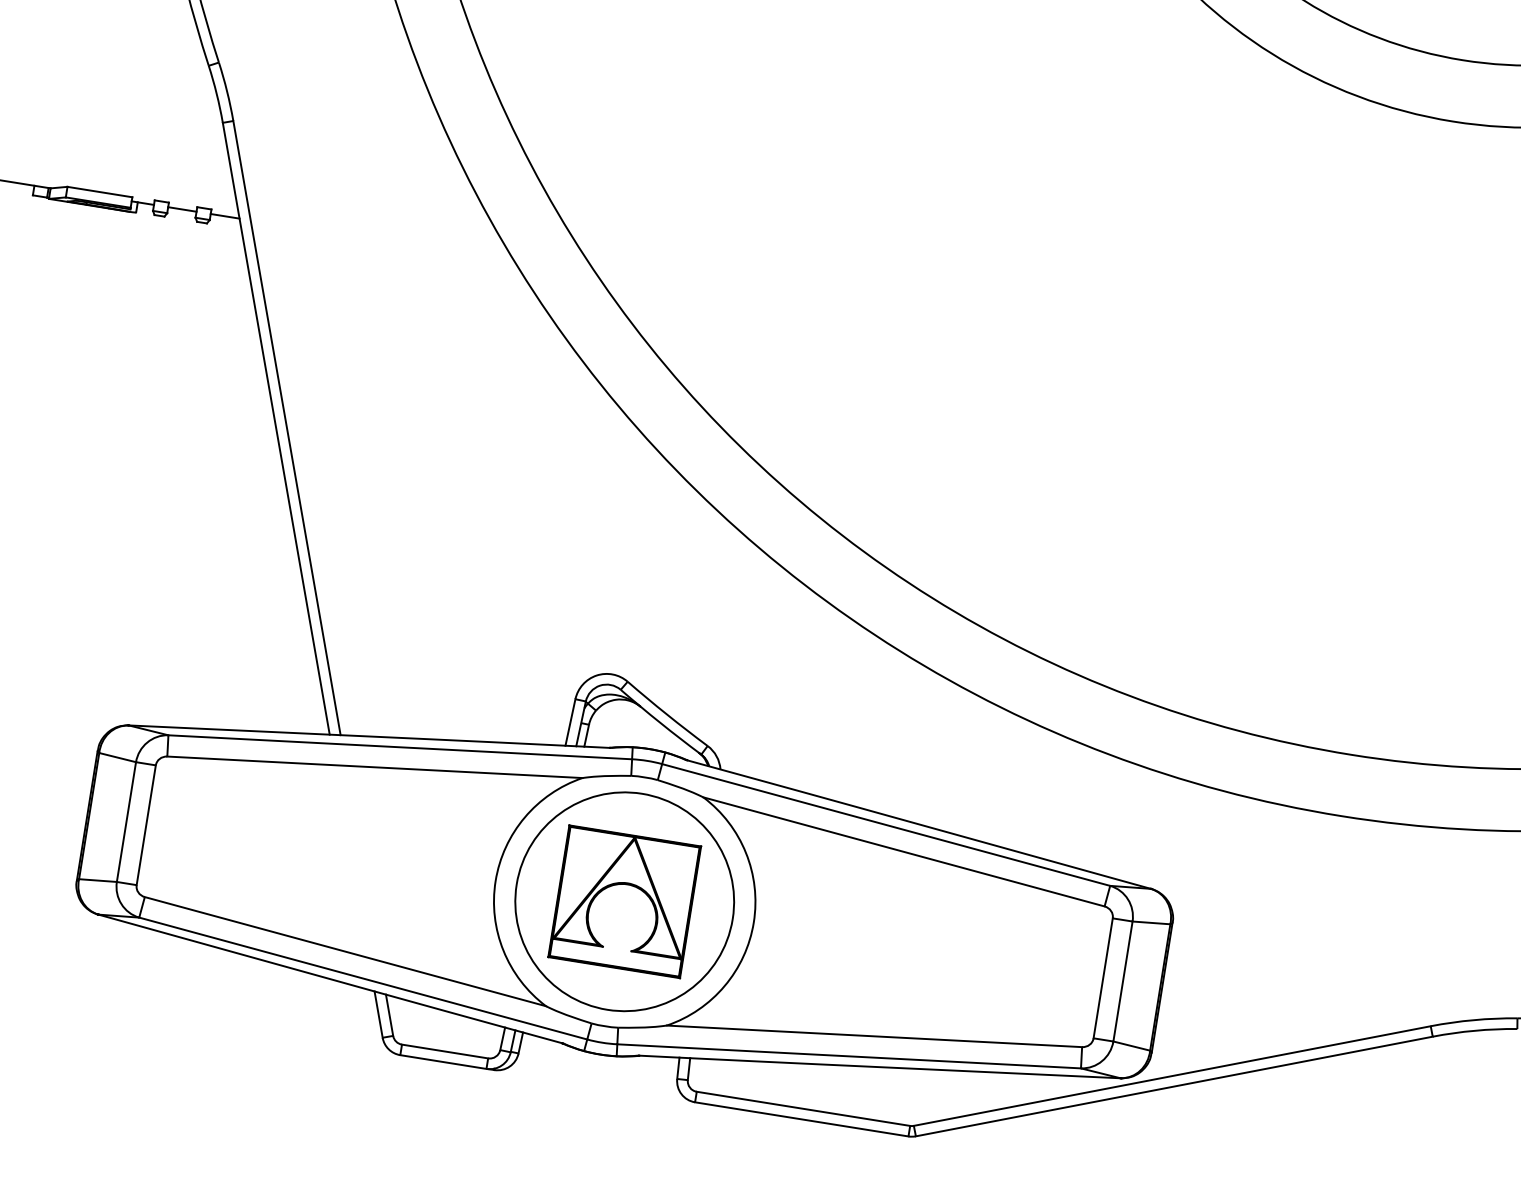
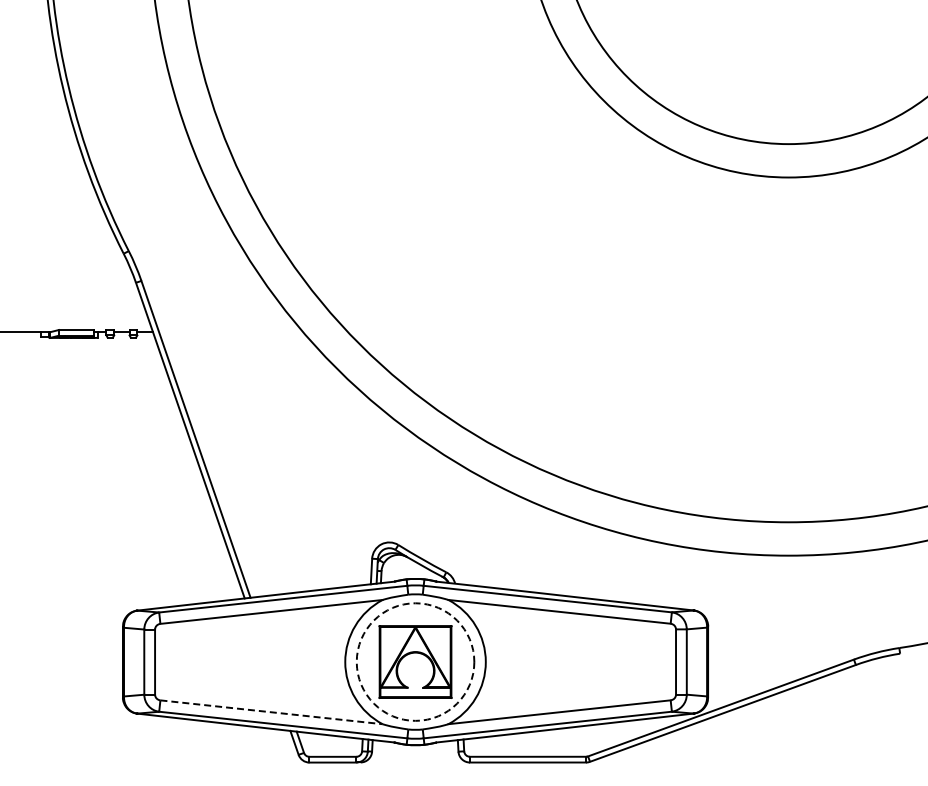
circle: (624, 900) -> (415, 661), solid -> dashed
line: (345, 952) -> (271, 712), solid -> dashed

